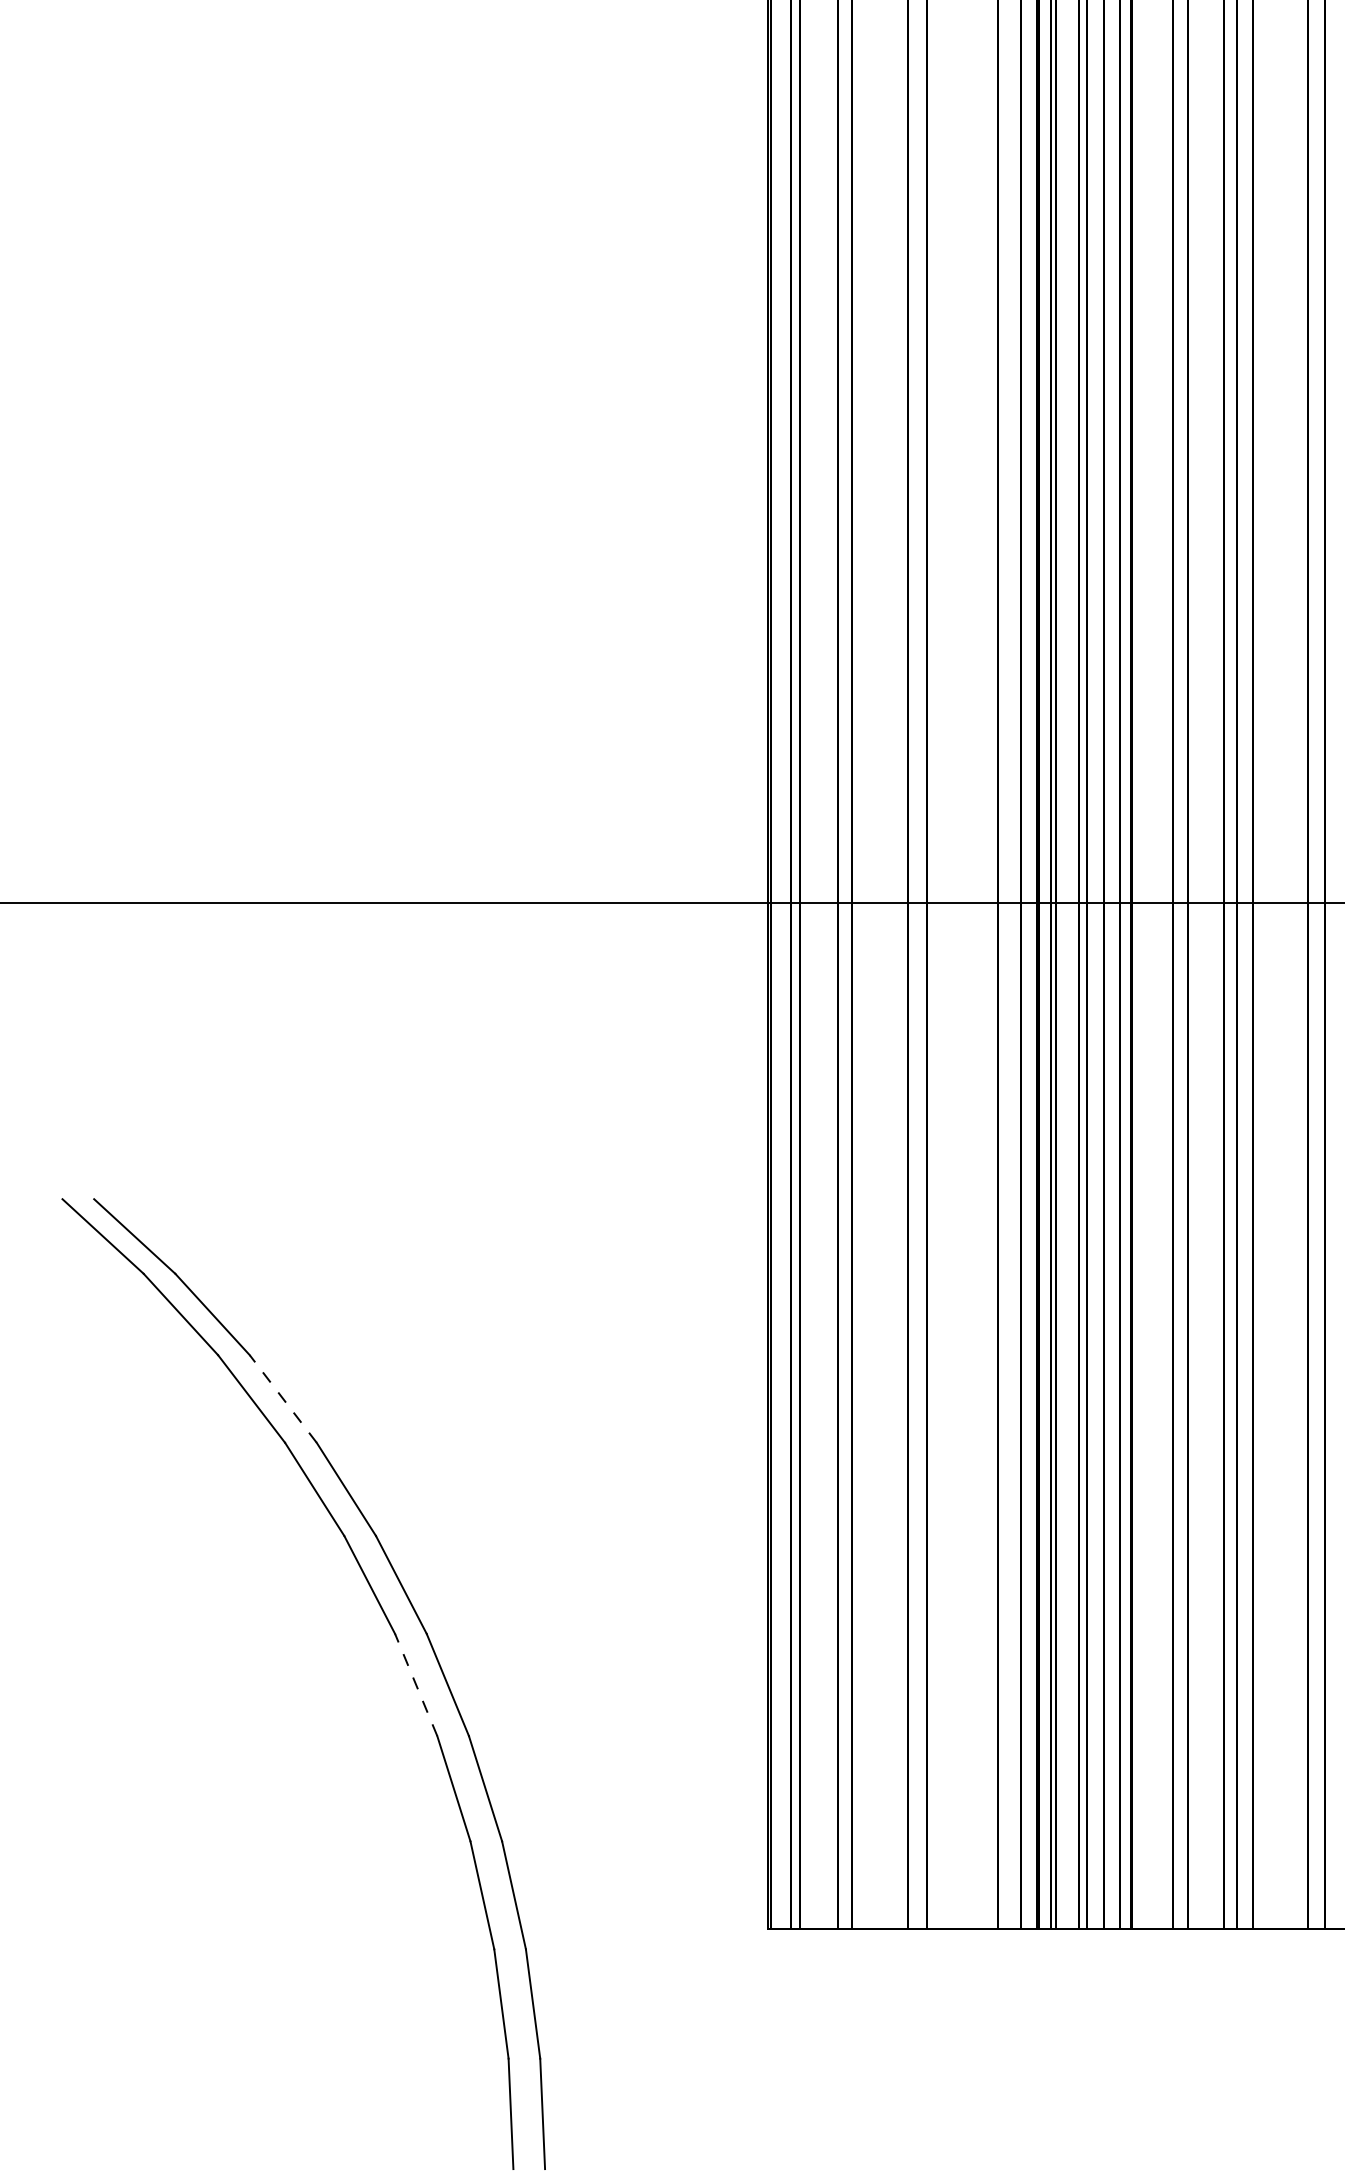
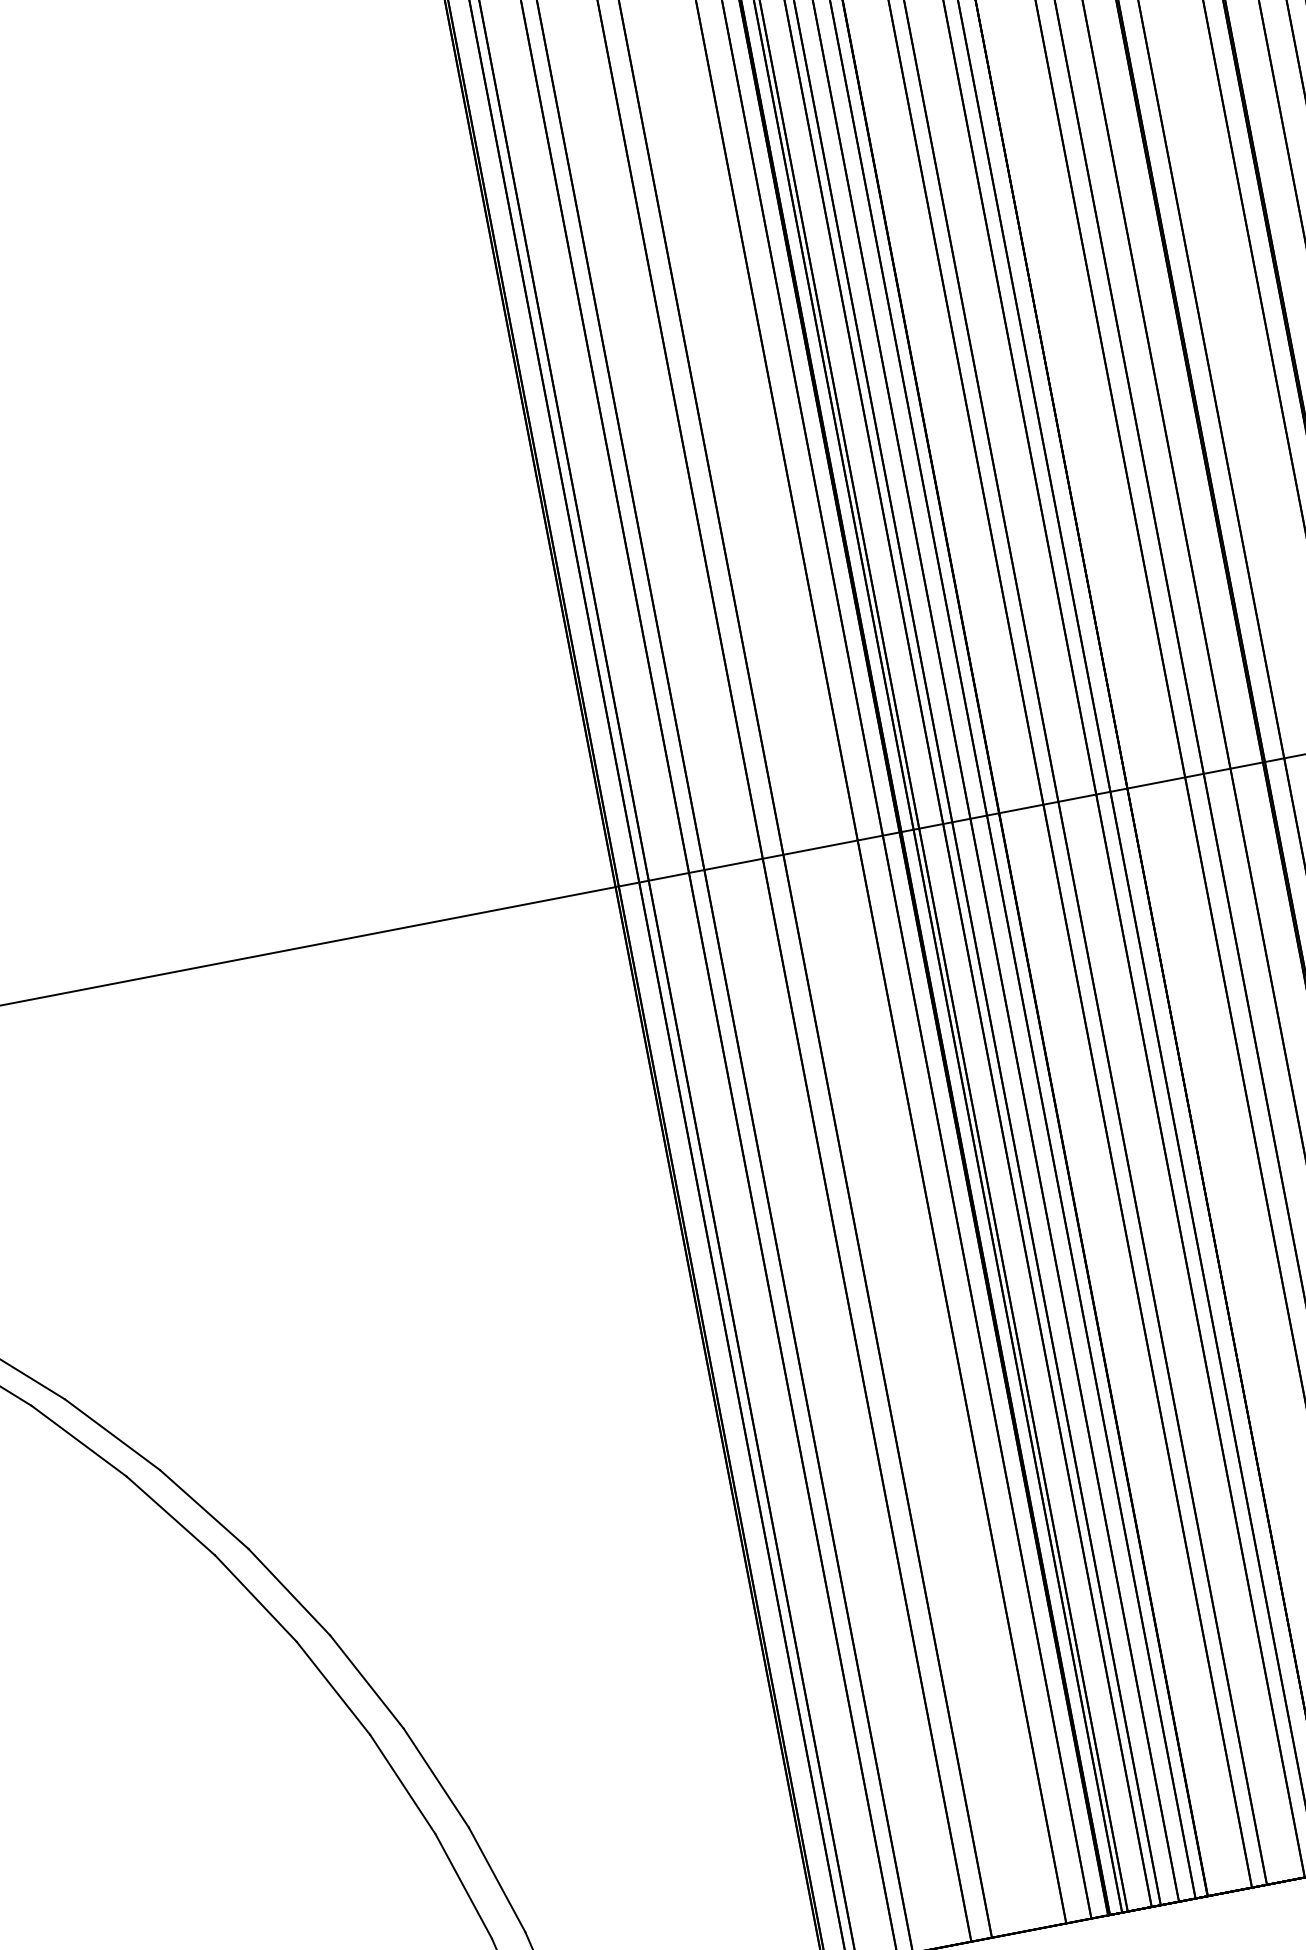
line: (282, 1398) -> (203, 1509), dashed -> solid
line: (416, 1684) -> (403, 1783), dashed -> solid

